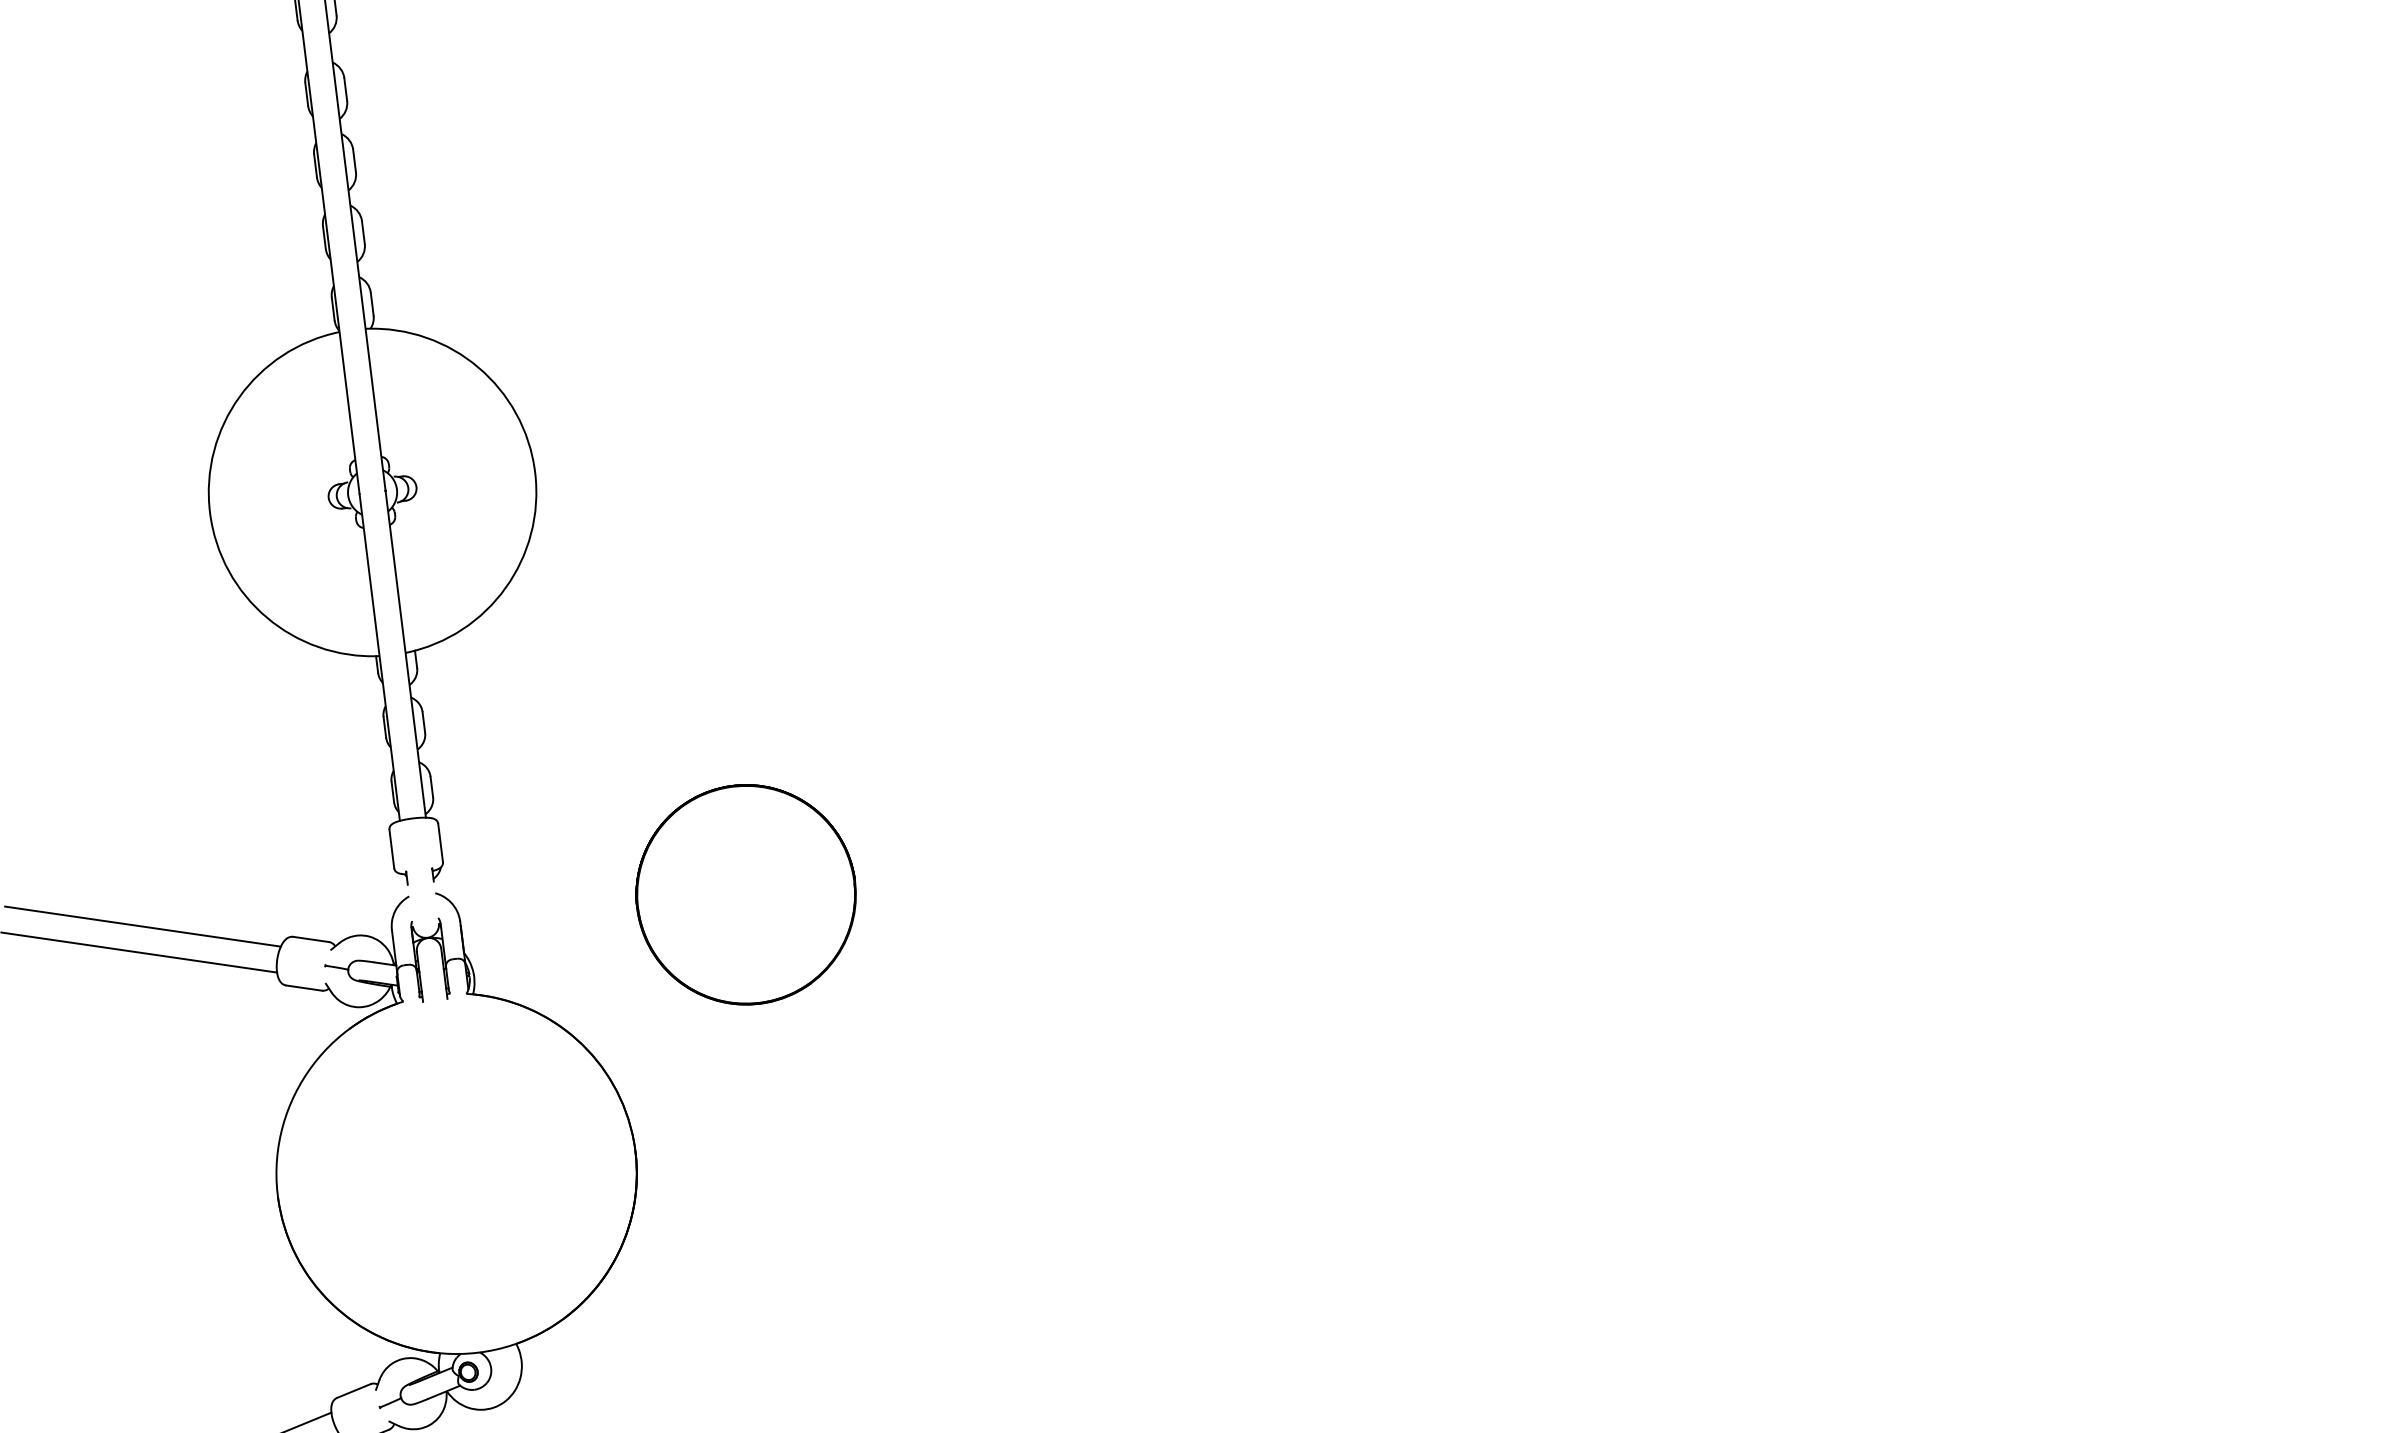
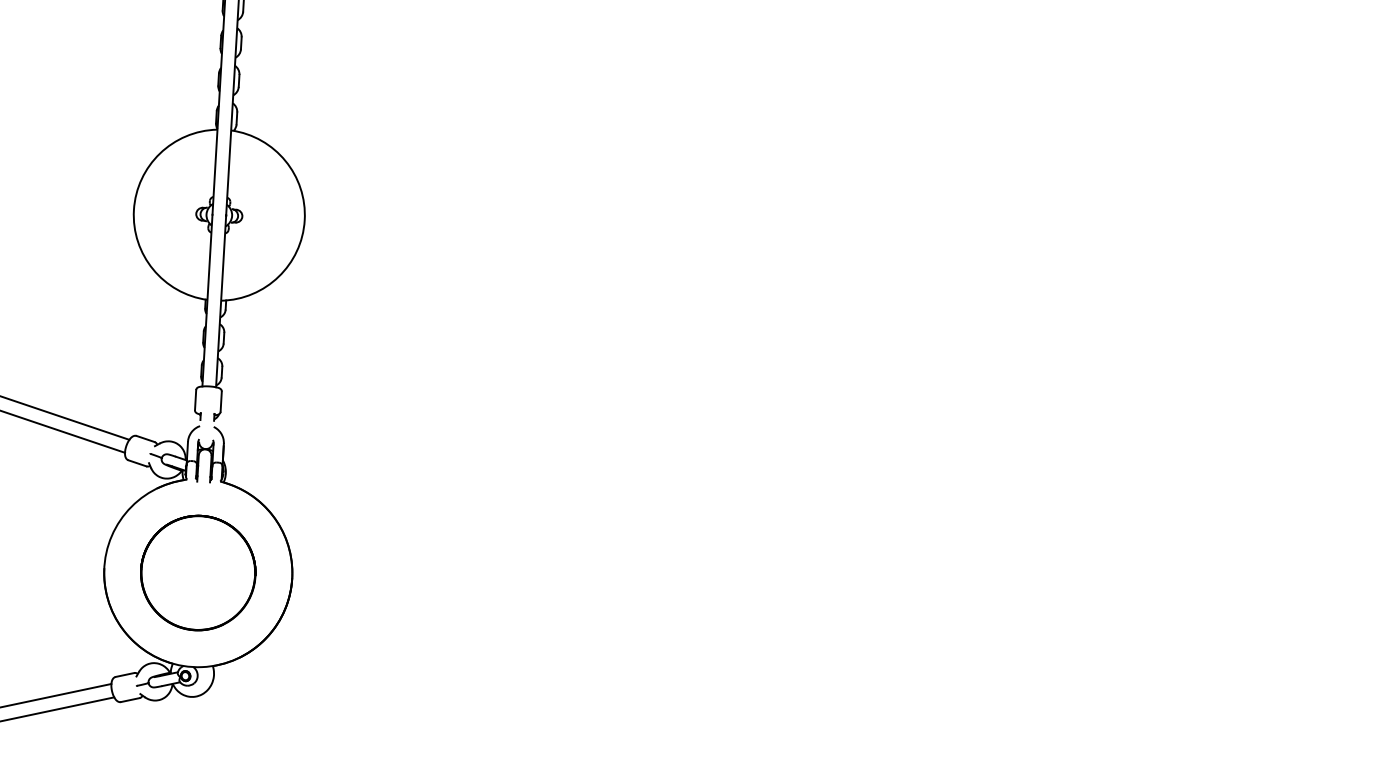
part: (746, 893) -> (198, 572), moved

